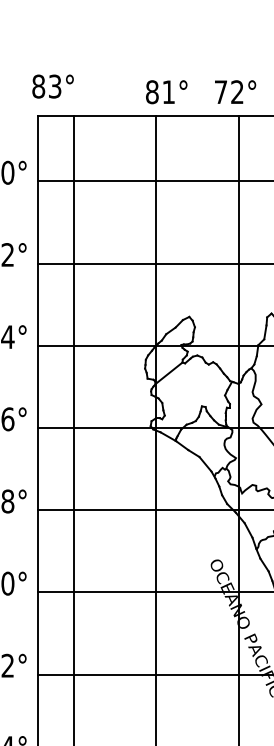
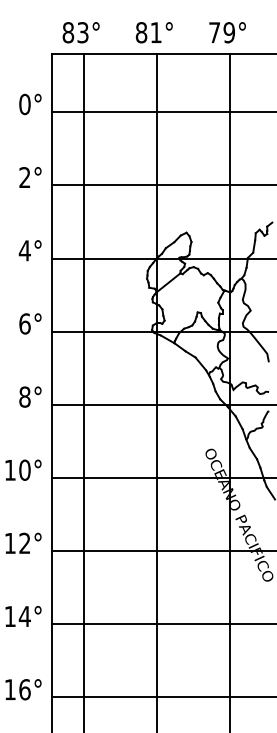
text: (52, 86) -> (80, 32), moved
text: (165, 91) -> (153, 32), moved
text: (236, 91) -> (228, 32), 72° -> 79°

